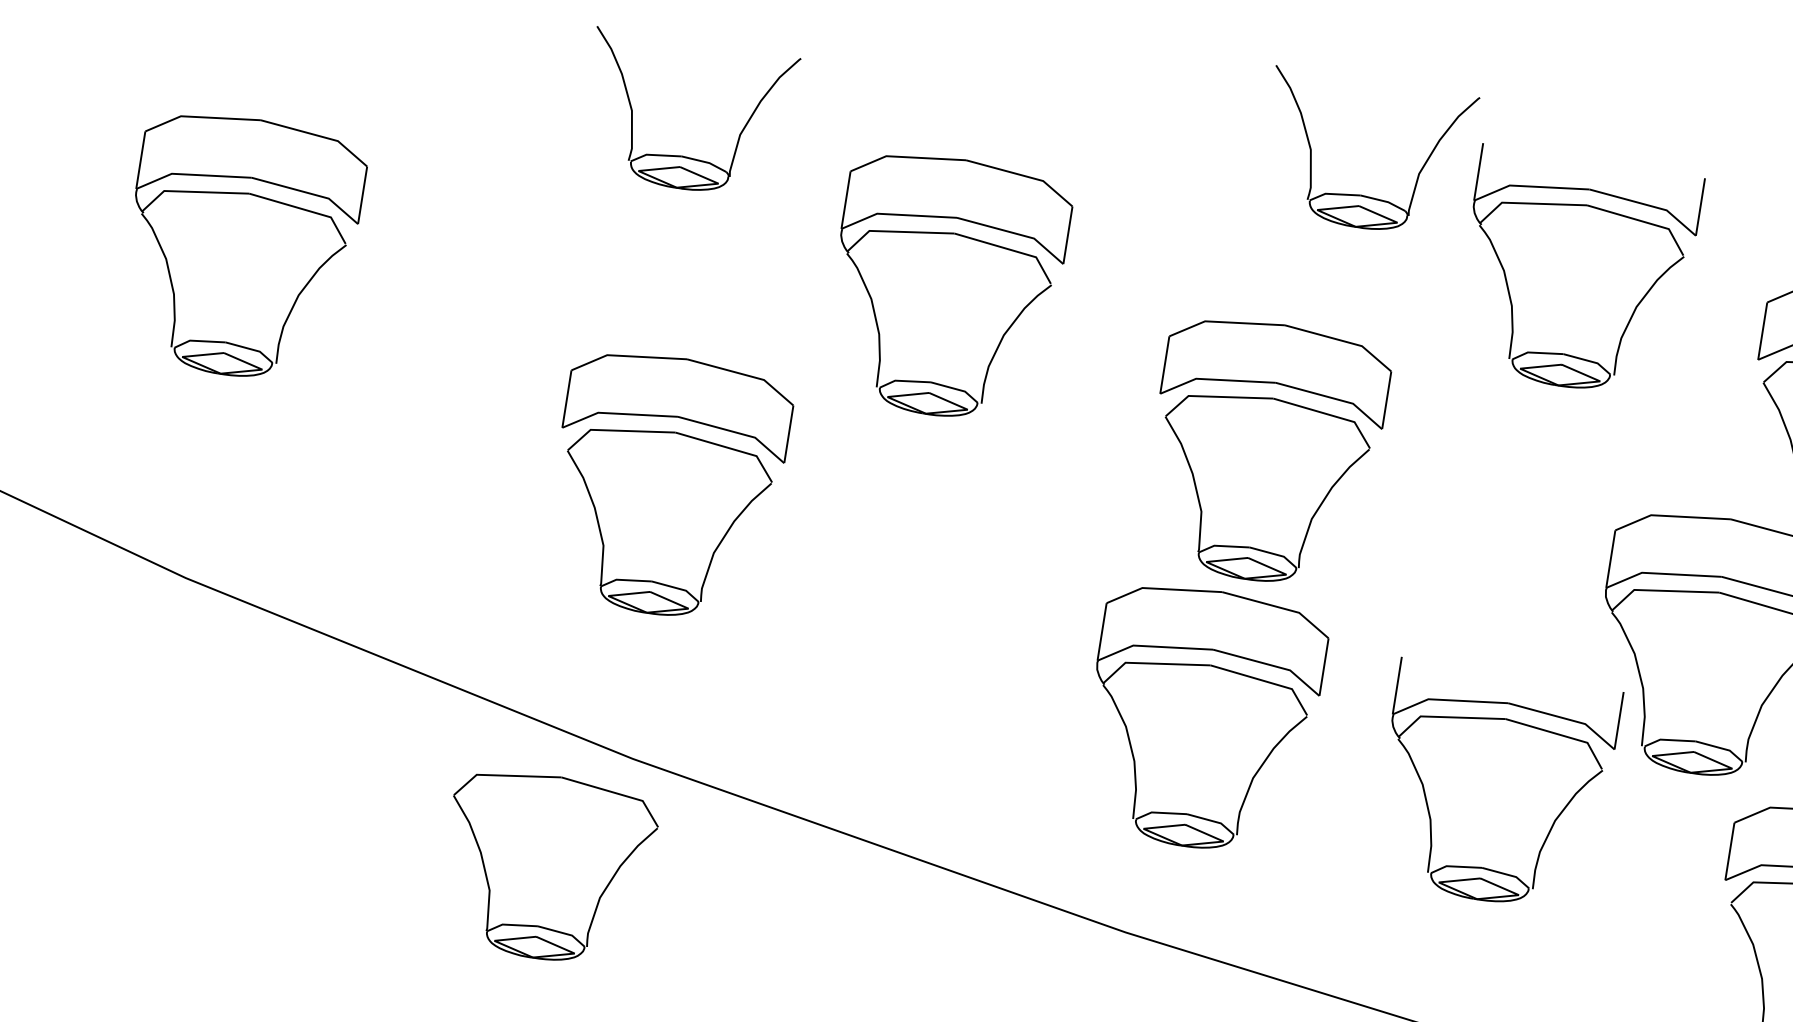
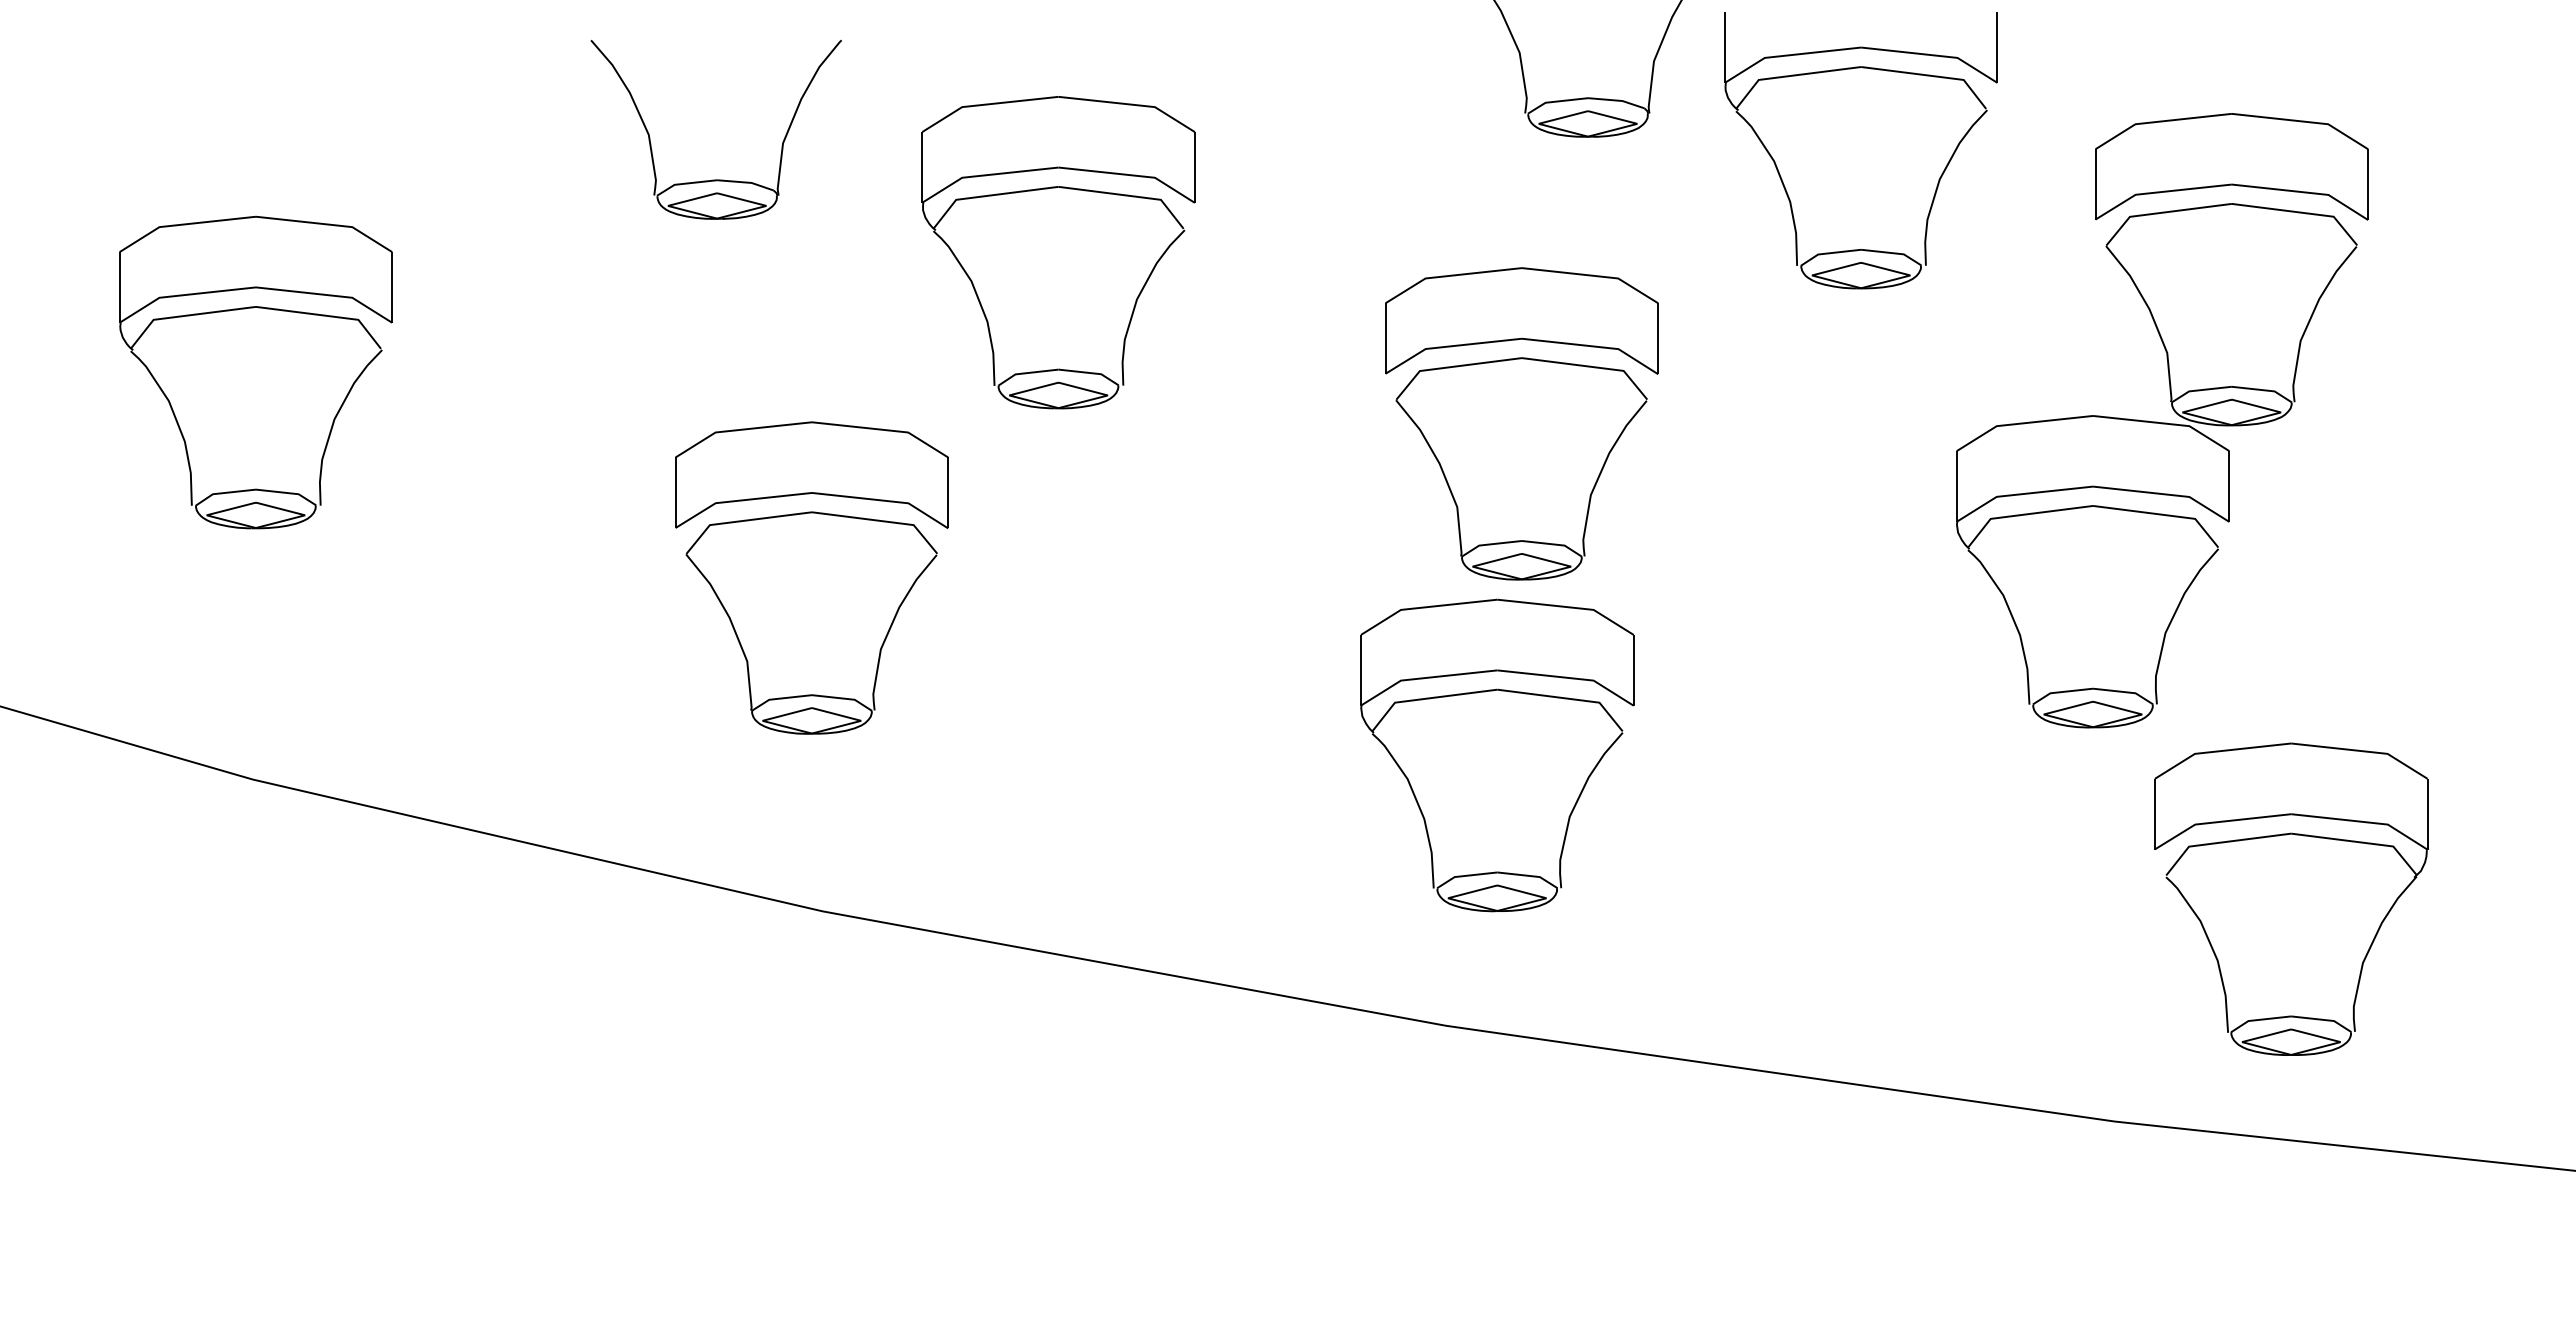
part: (680, 155) -> (715, 179), moved
part: (945, 234) -> (1047, 189), moved
part: (1497, 719) -> (1851, 700), removed
part: (546, 867) -> (740, 1057), removed

